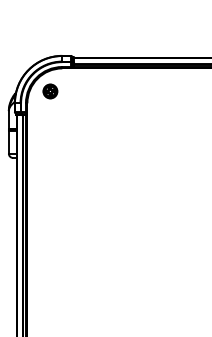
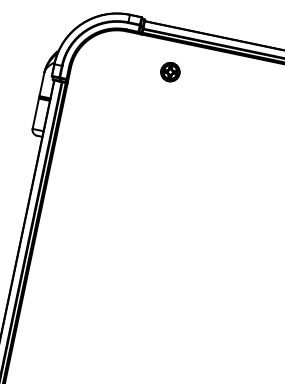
part: (50, 91) -> (170, 72), moved

